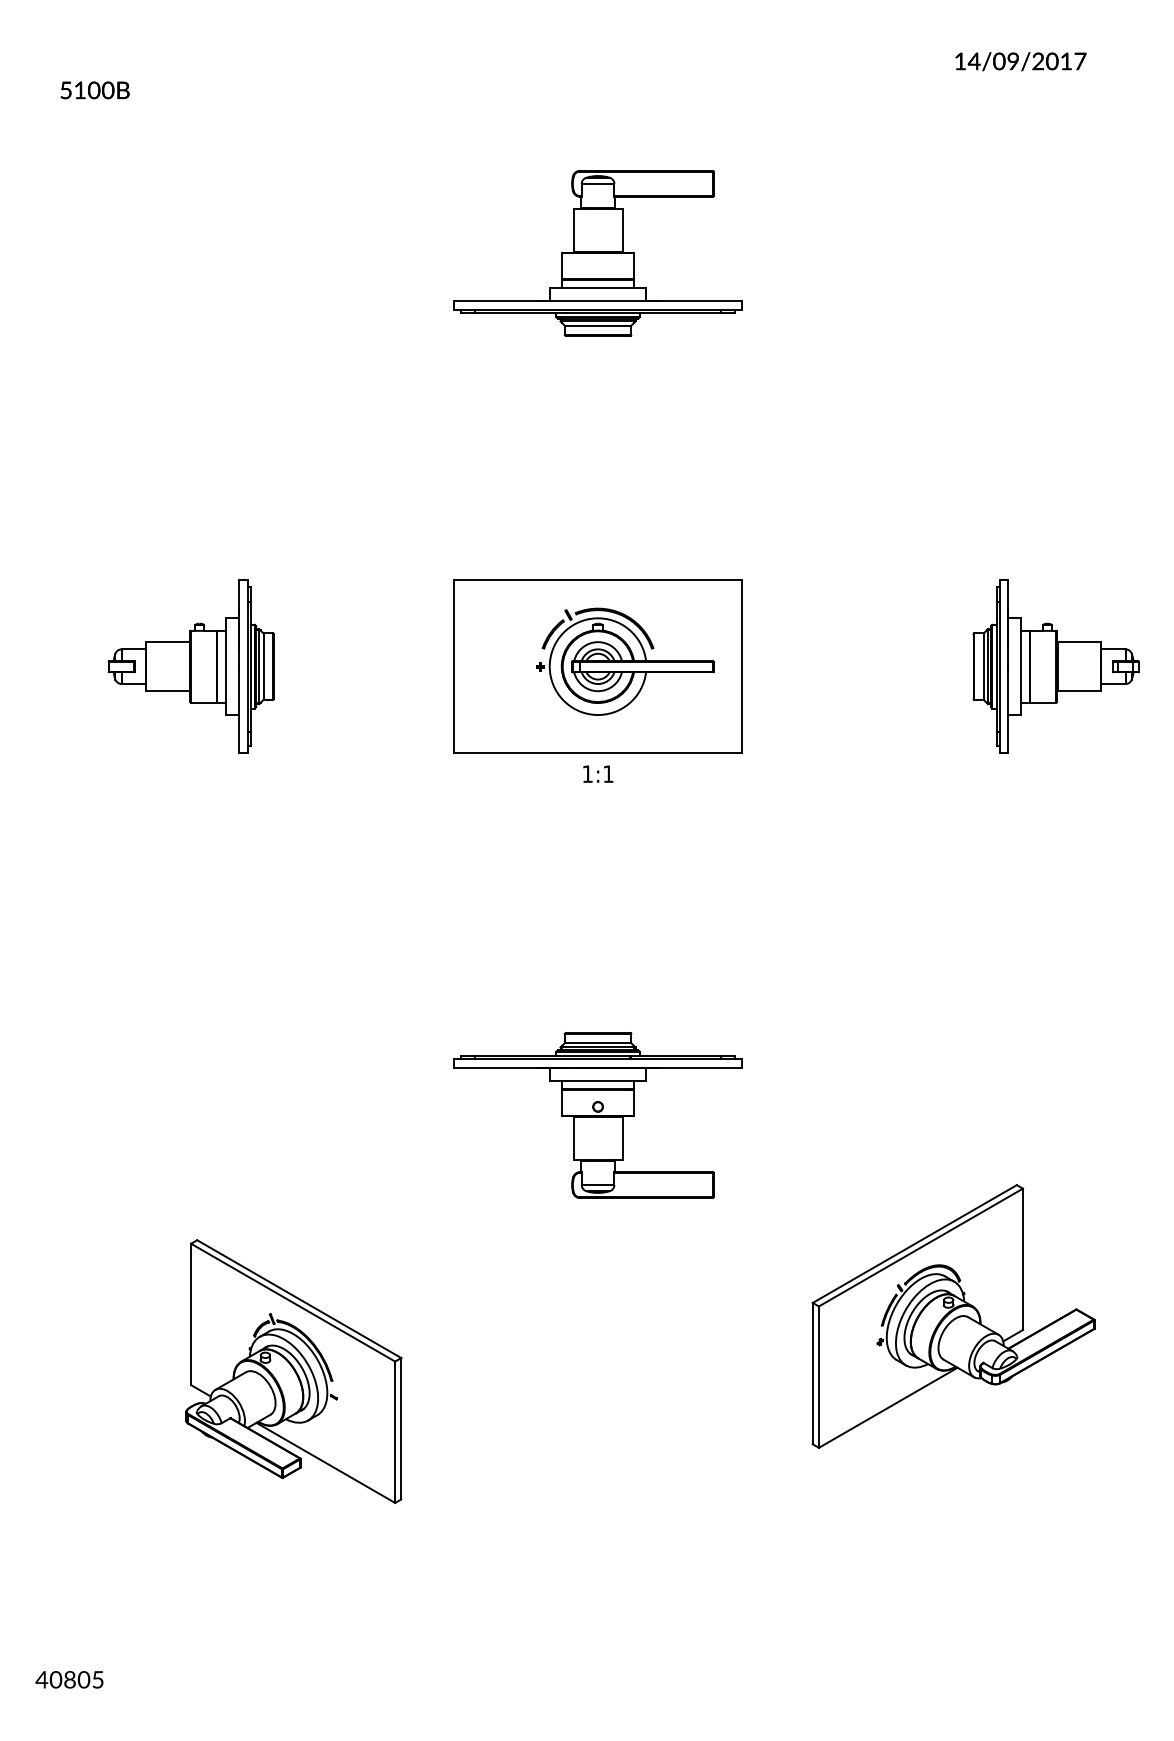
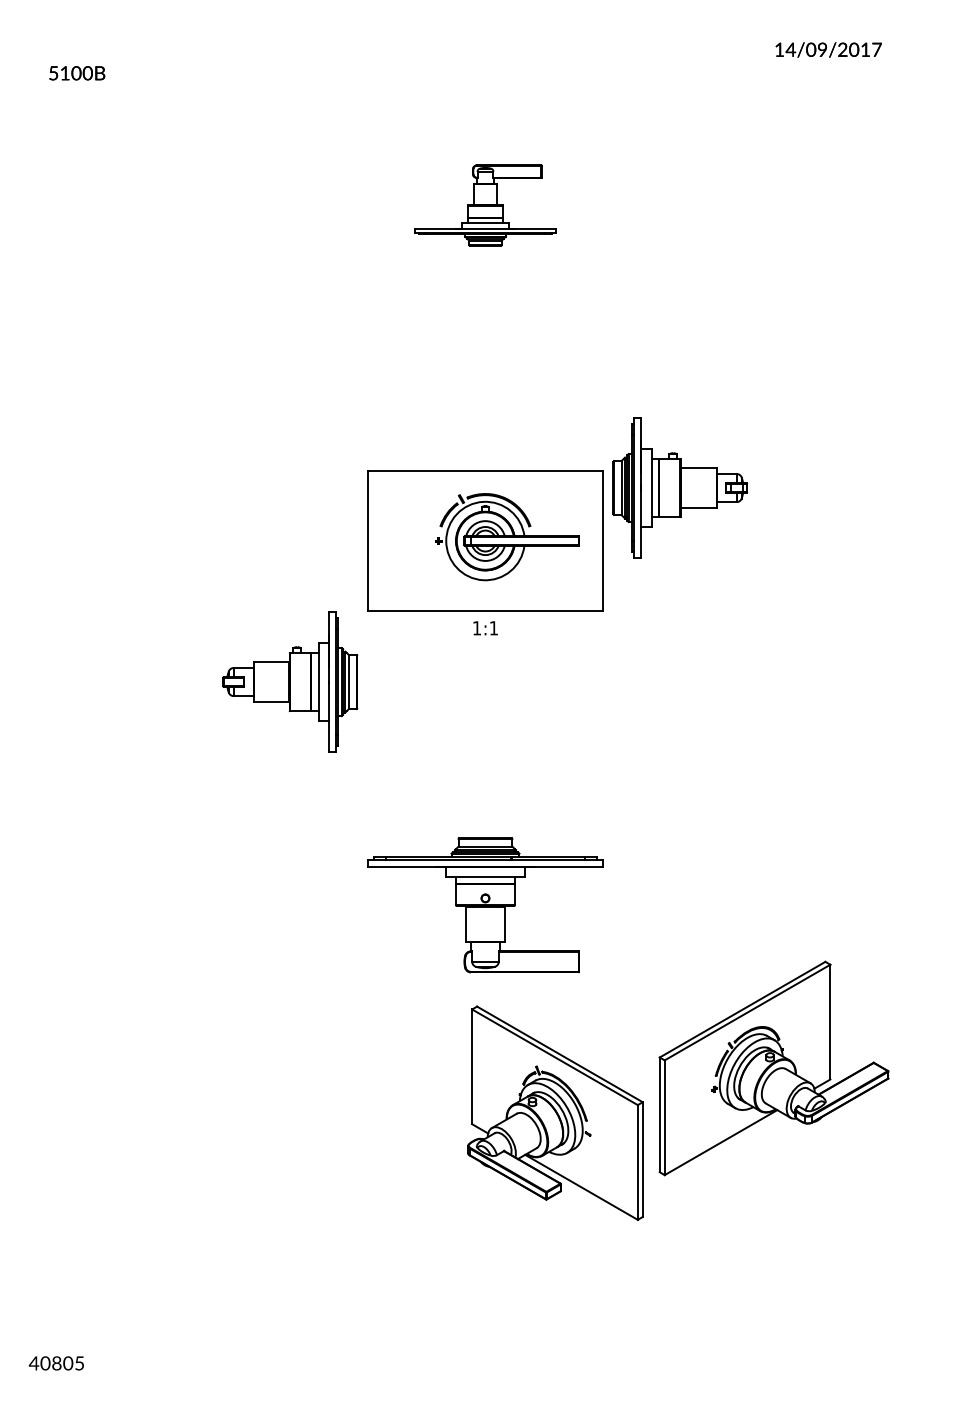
part: (598, 253) -> (485, 205), size x0.6
part: (191, 665) -> (290, 681), moved
part: (1055, 665) -> (679, 487), moved
part: (293, 1370) -> (555, 1112), moved

